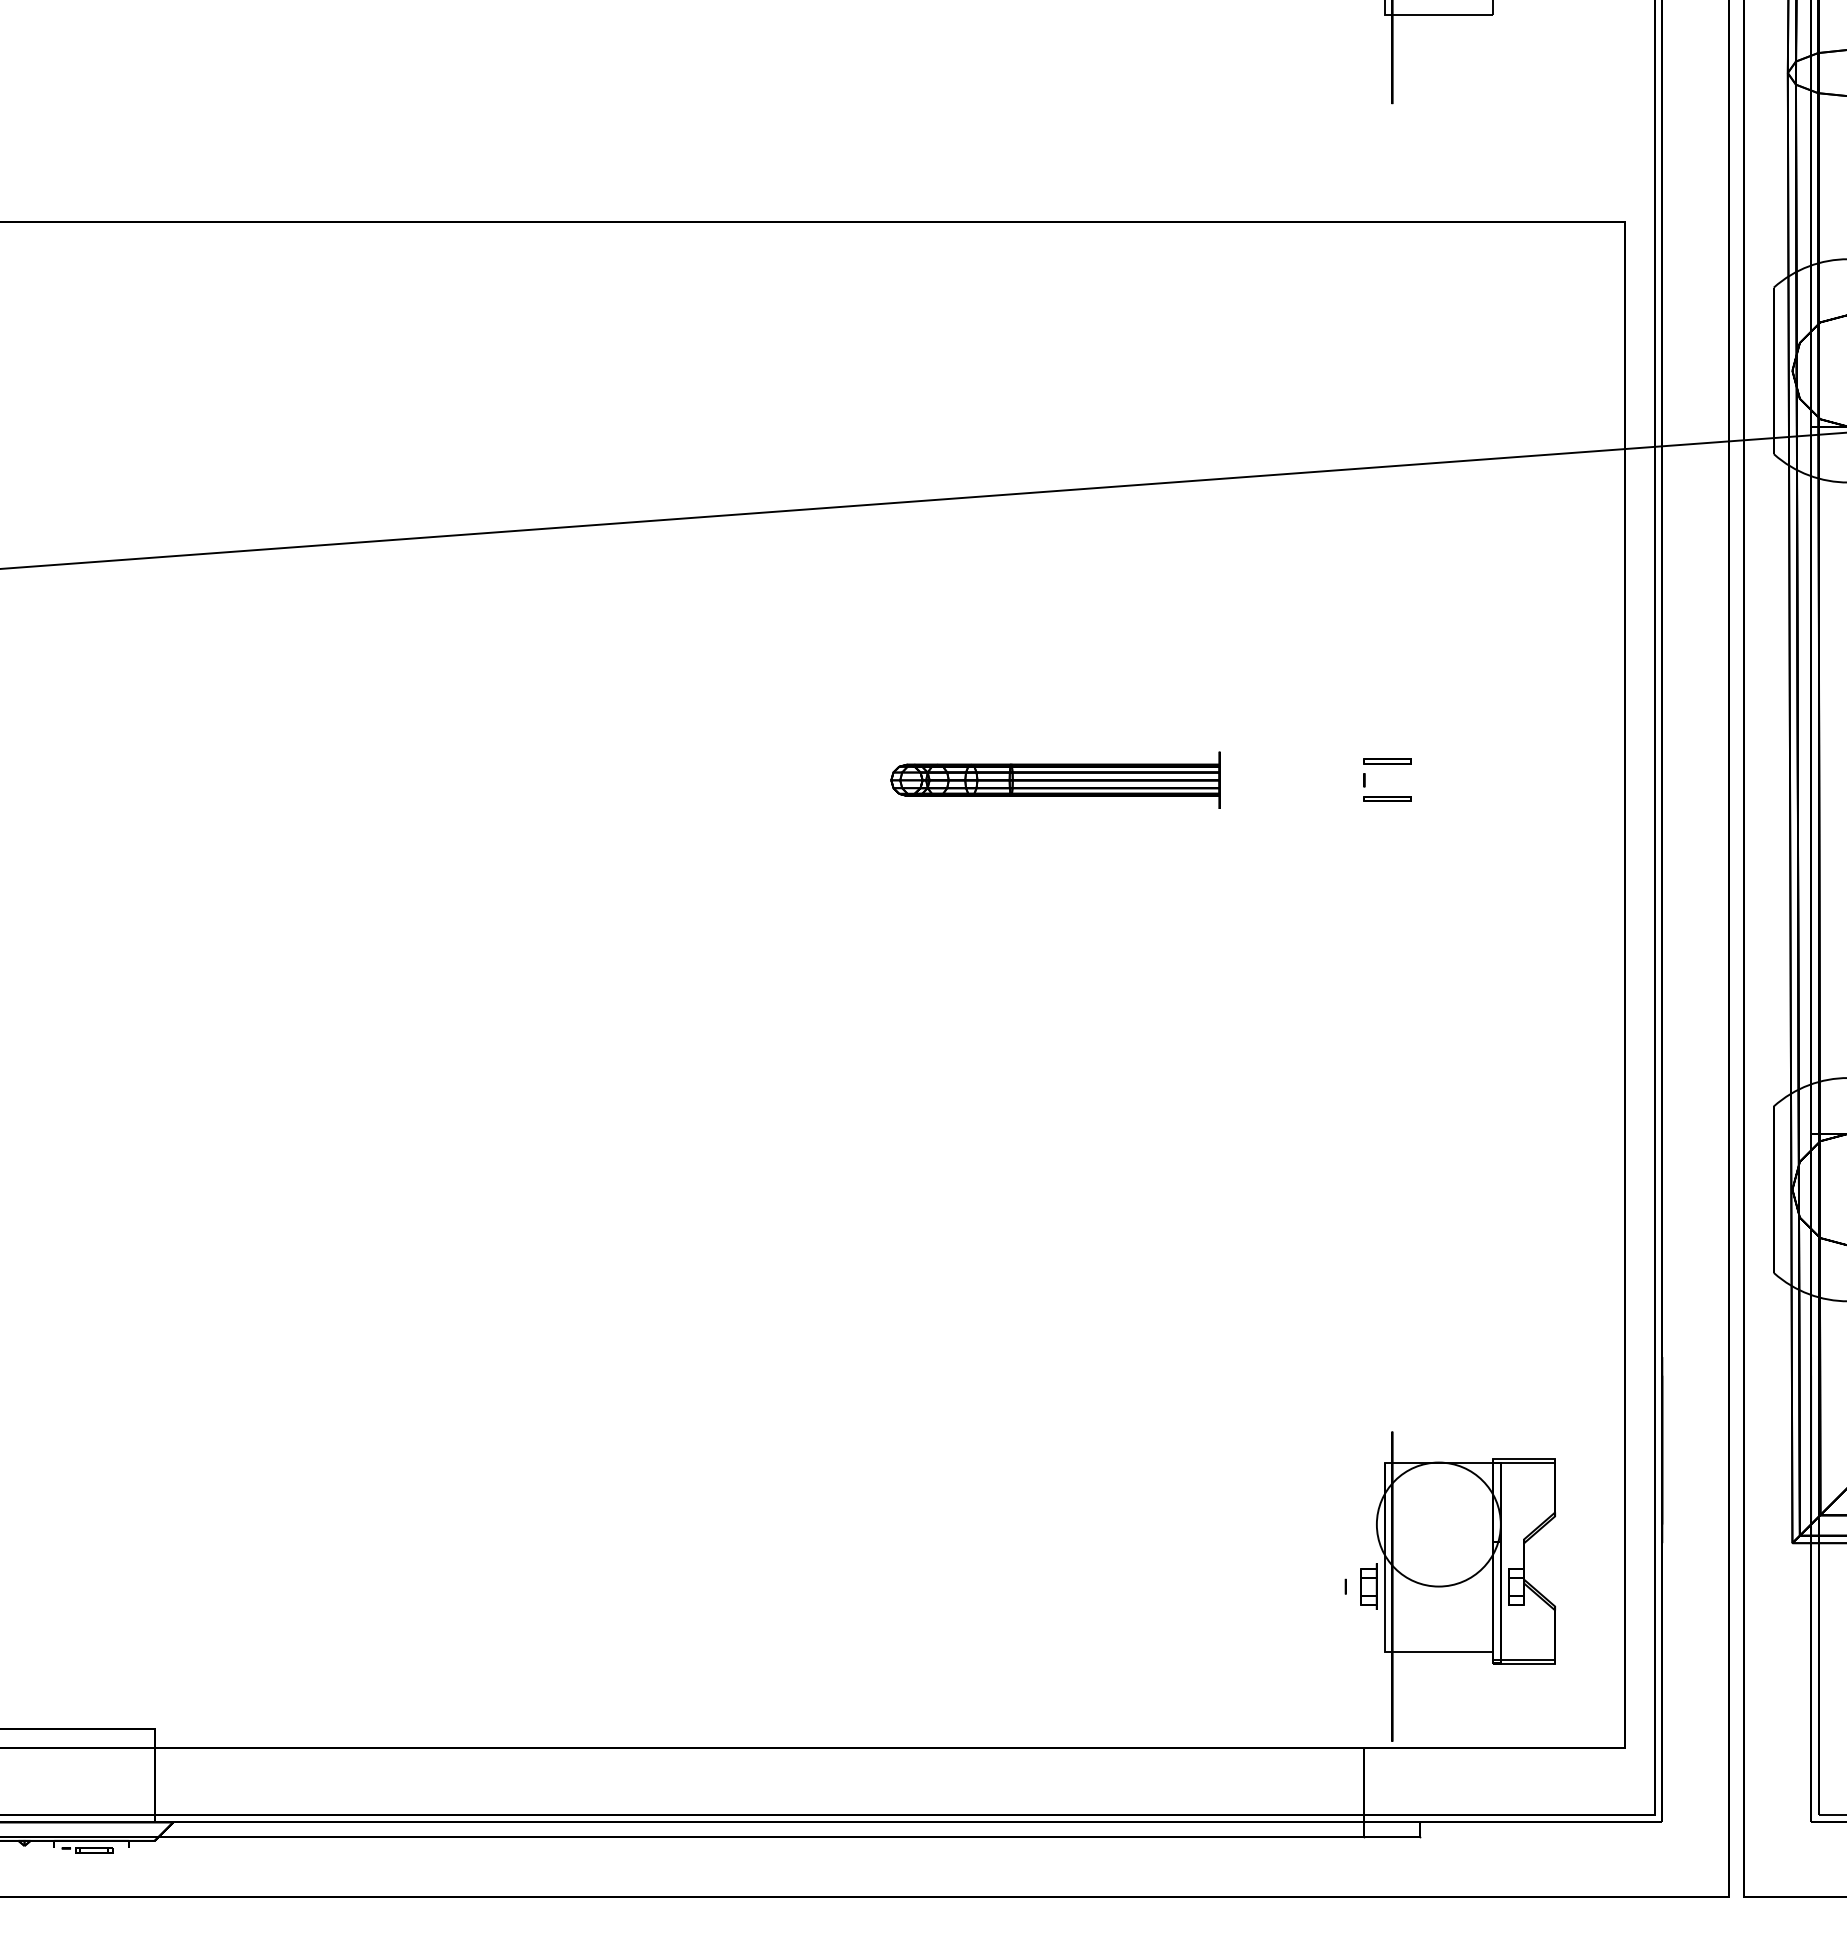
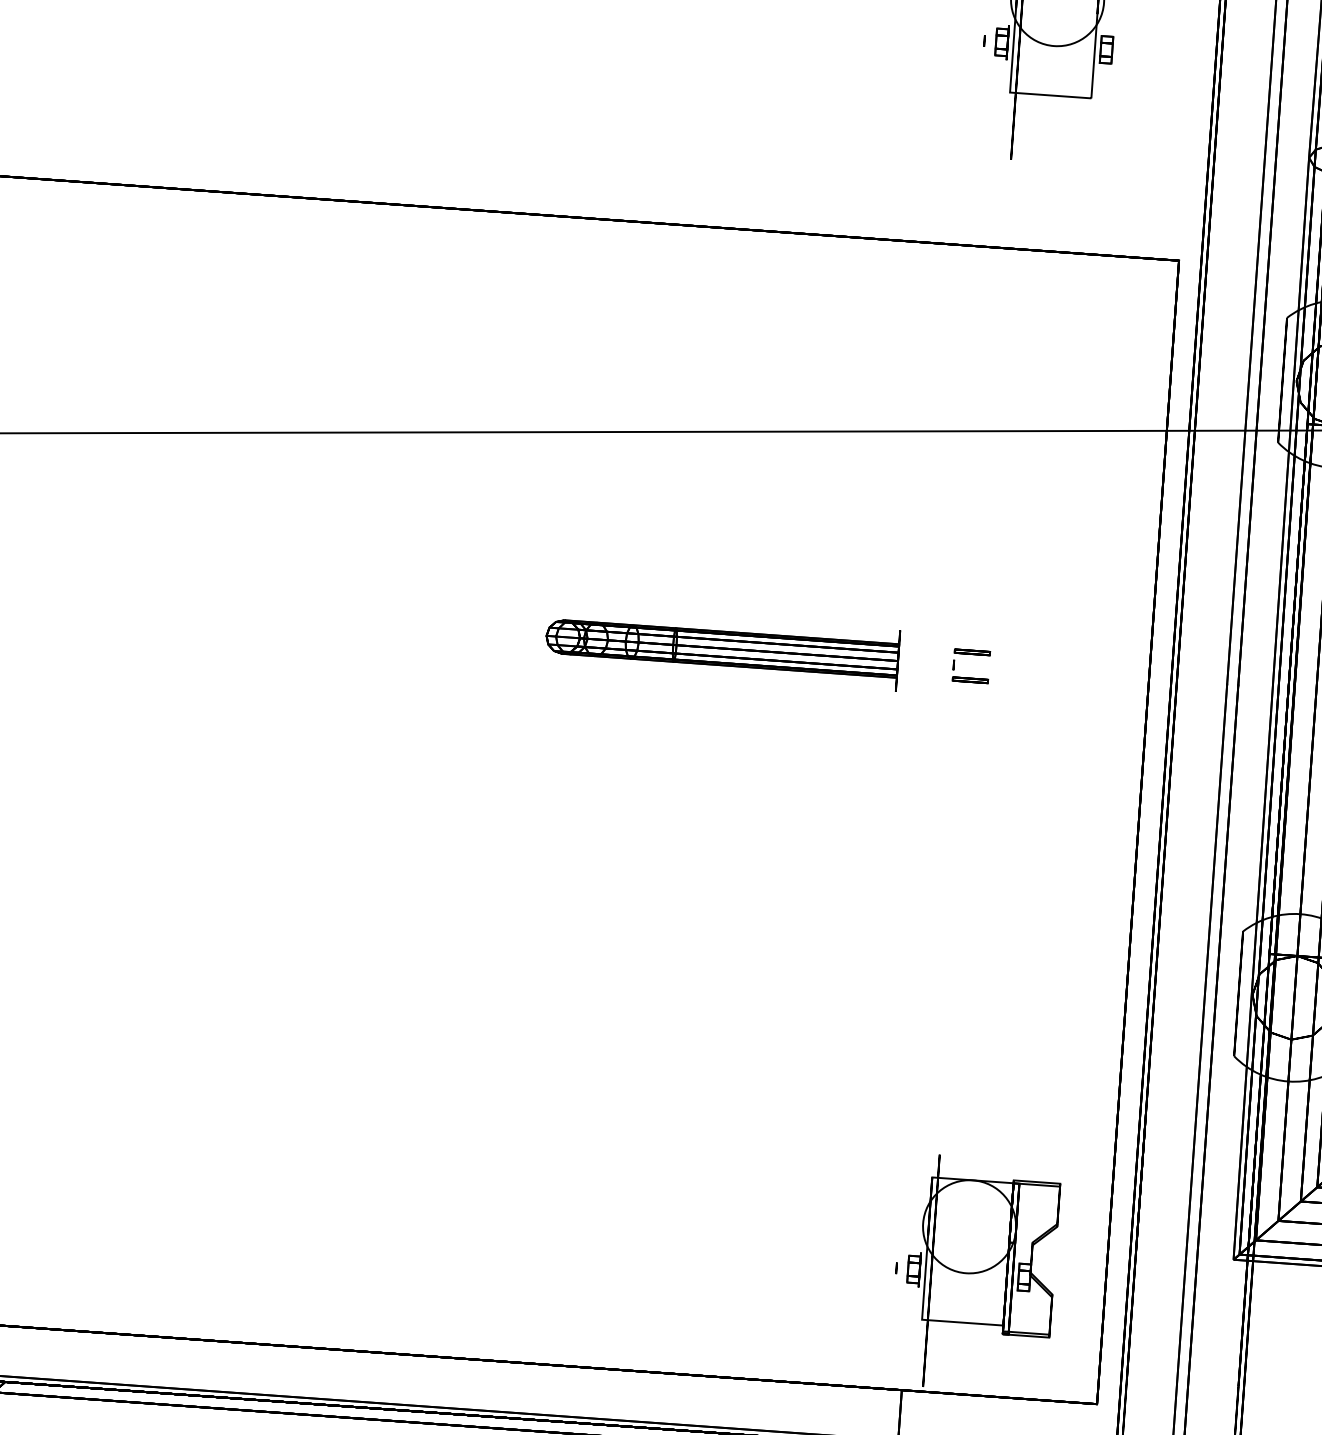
part: (1055, 780) -> (722, 648), size x1.43

